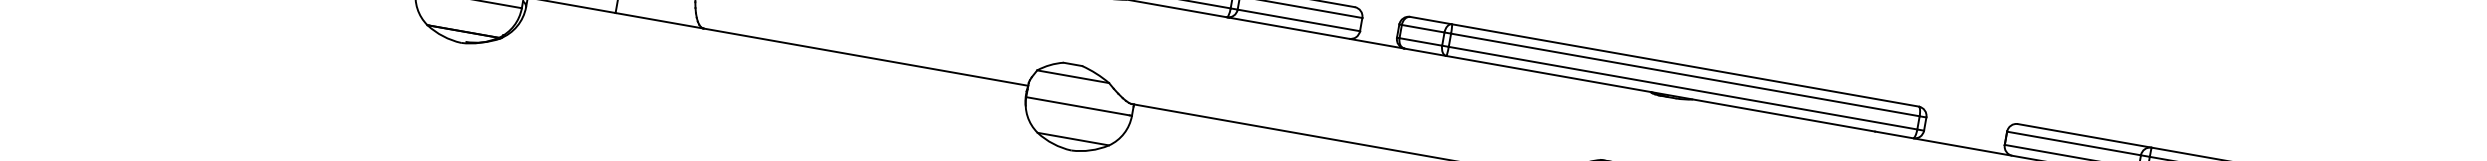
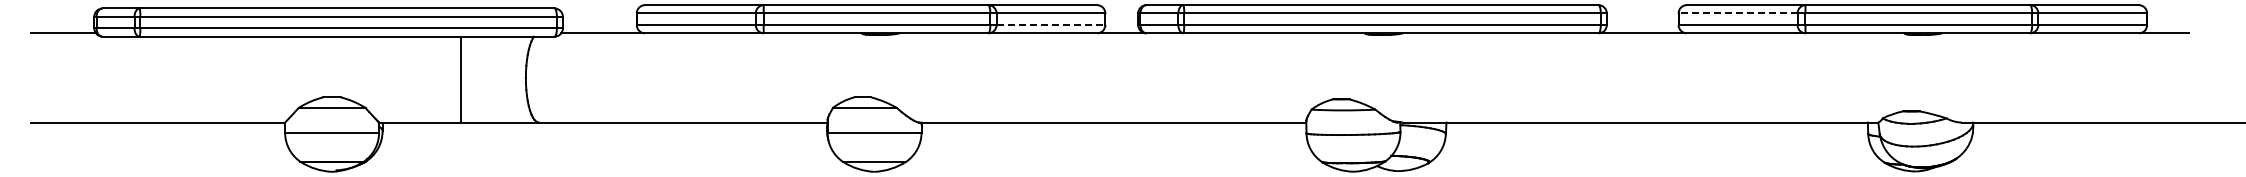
line: (1299, 20) -> (1051, 25), solid -> dashed
line: (2073, 143) -> (1737, 13), solid -> dashed

